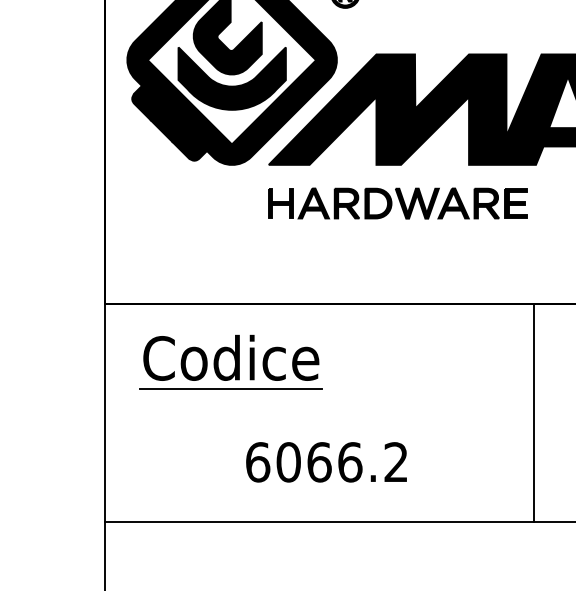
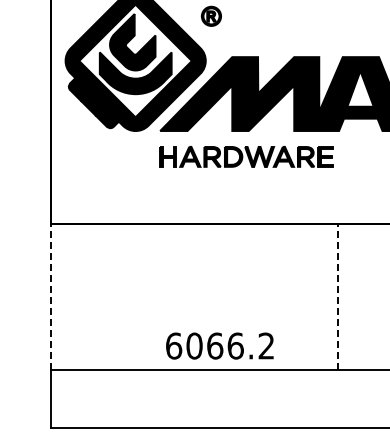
part: (230, 361) -> (134, 262), removed
line: (104, 412) -> (50, 296), solid -> dashed
line: (533, 412) -> (337, 296), solid -> dashed
text: (325, 461) -> (219, 345), moved

